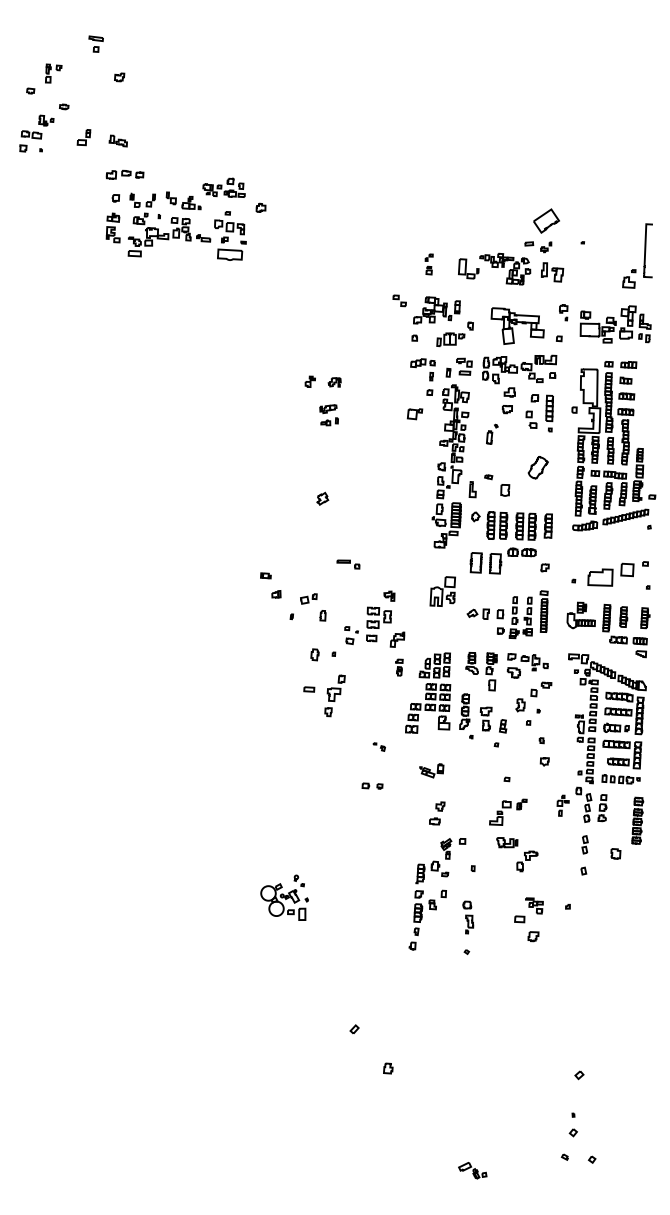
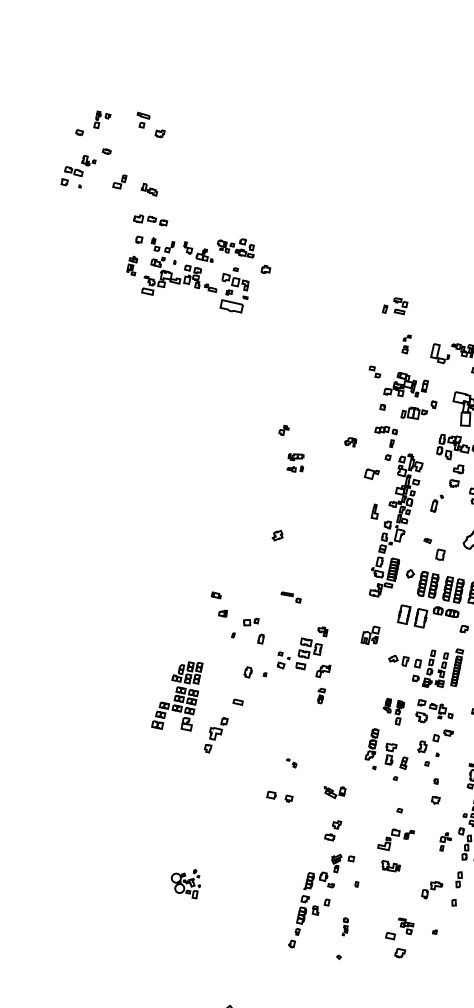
part: (95, 43) -> (142, 119), moved
part: (112, 227) -> (131, 265), size x0.7
part: (458, 367) -> (394, 305), moved
part: (334, 382) -> (350, 442), moved
part: (472, 489) -> (375, 511), moved
part: (442, 591) -> (370, 635), size x0.7
part: (481, 671) -> (392, 711), size x0.7
part: (428, 692) -> (177, 694), moved
part: (334, 695) -> (215, 734), moved
part: (372, 785) -> (279, 796), size x1.4
part: (527, 861) -> (432, 890), moved
part: (284, 897) -> (185, 882), size x0.7
part: (468, 917) -> (345, 926), size x0.6

